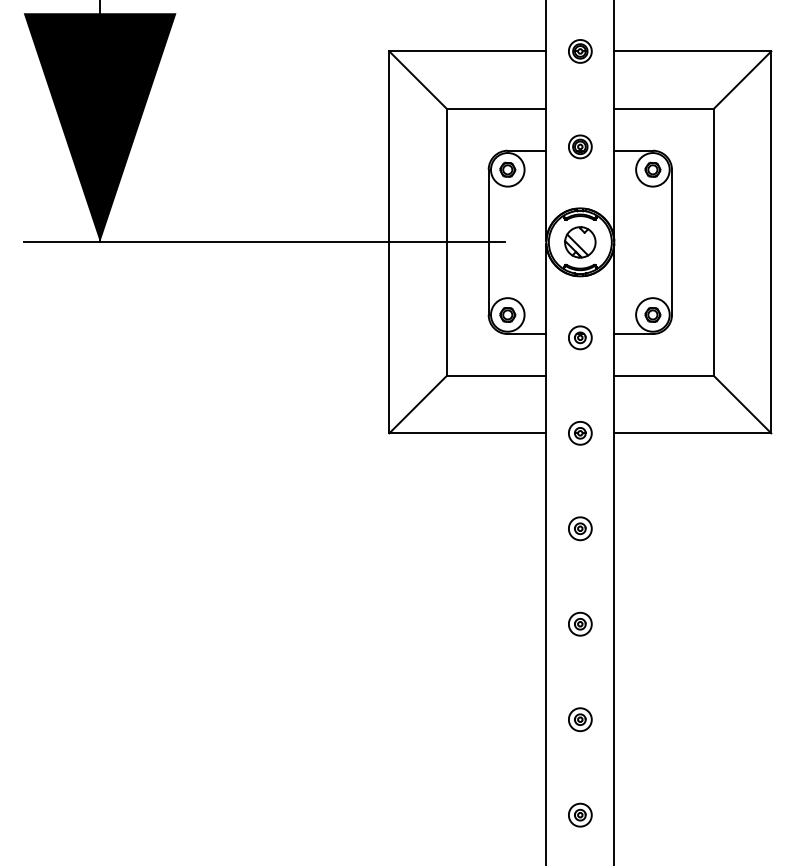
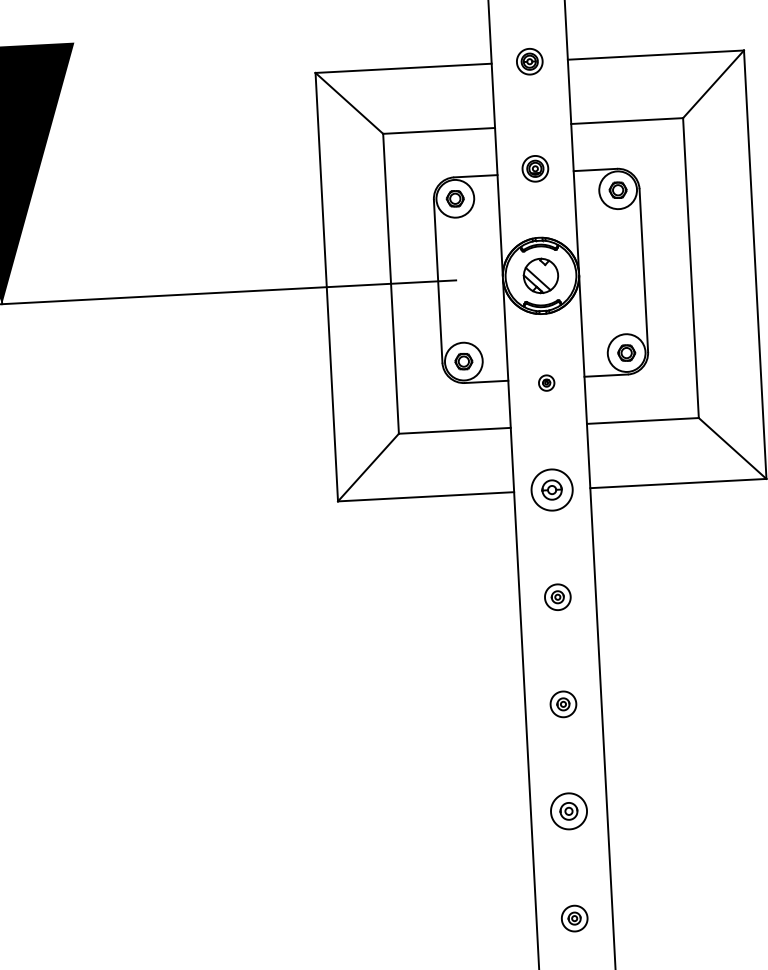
part: (580, 337) -> (546, 382), size x0.6
part: (580, 433) -> (552, 490), size x1.6
part: (580, 719) -> (569, 811), size x1.4

